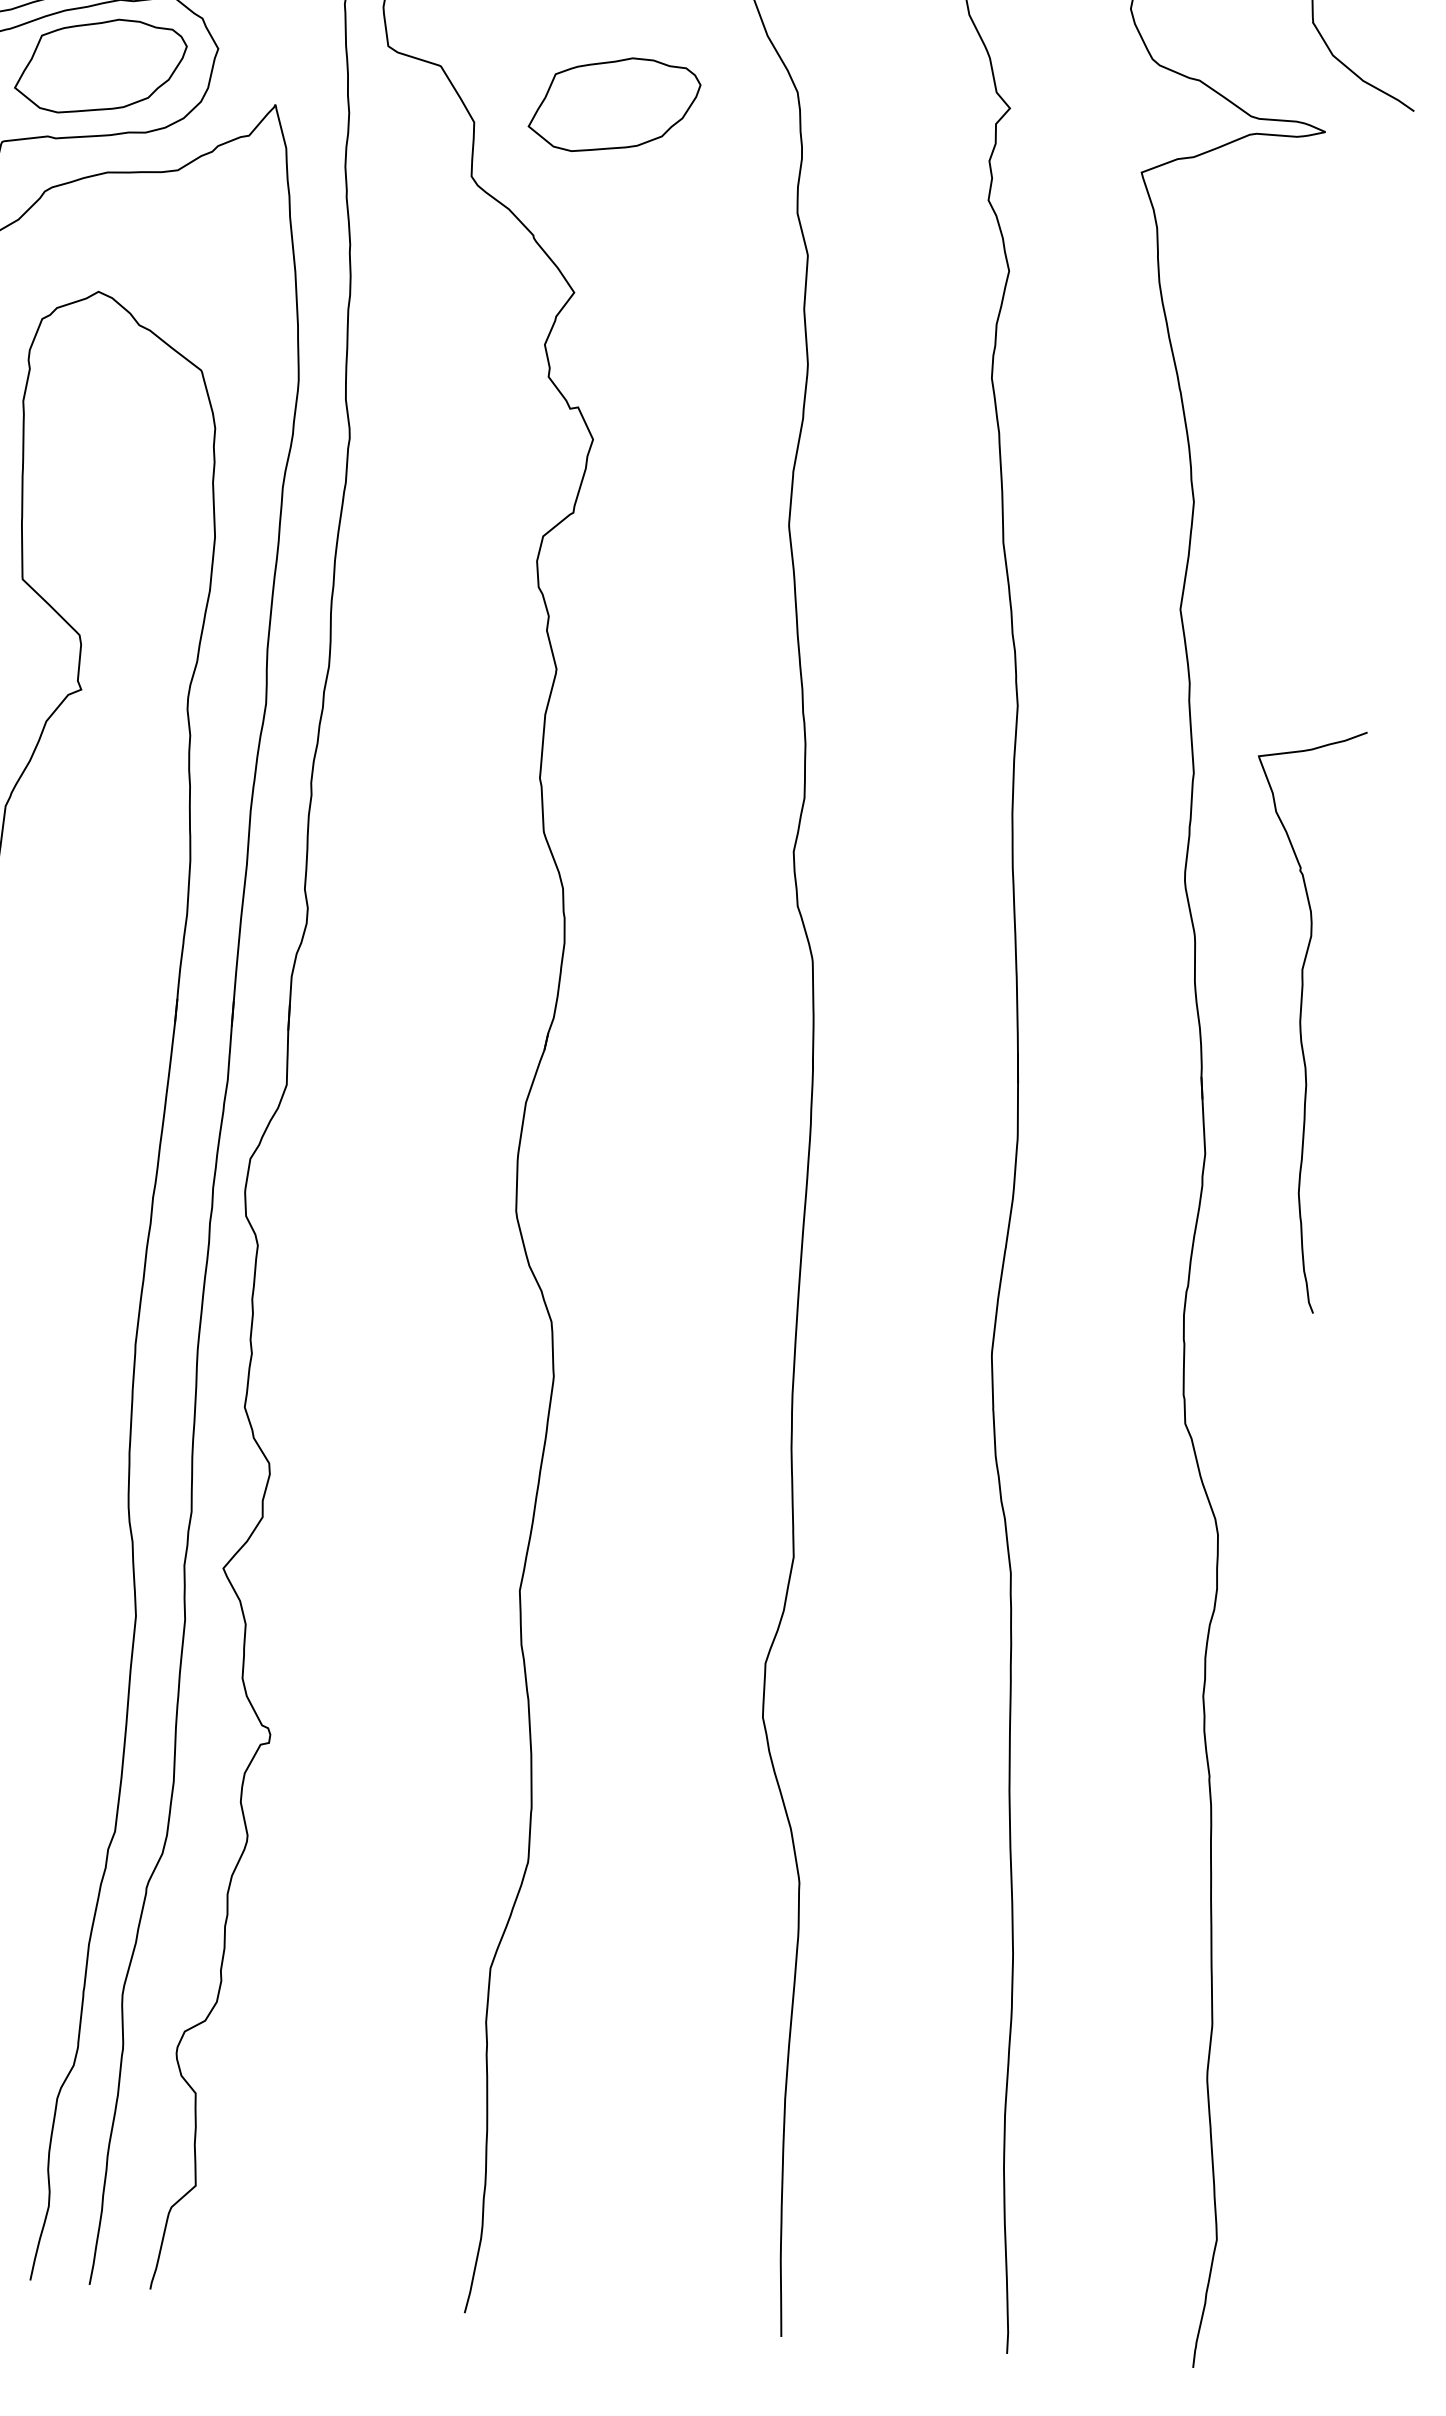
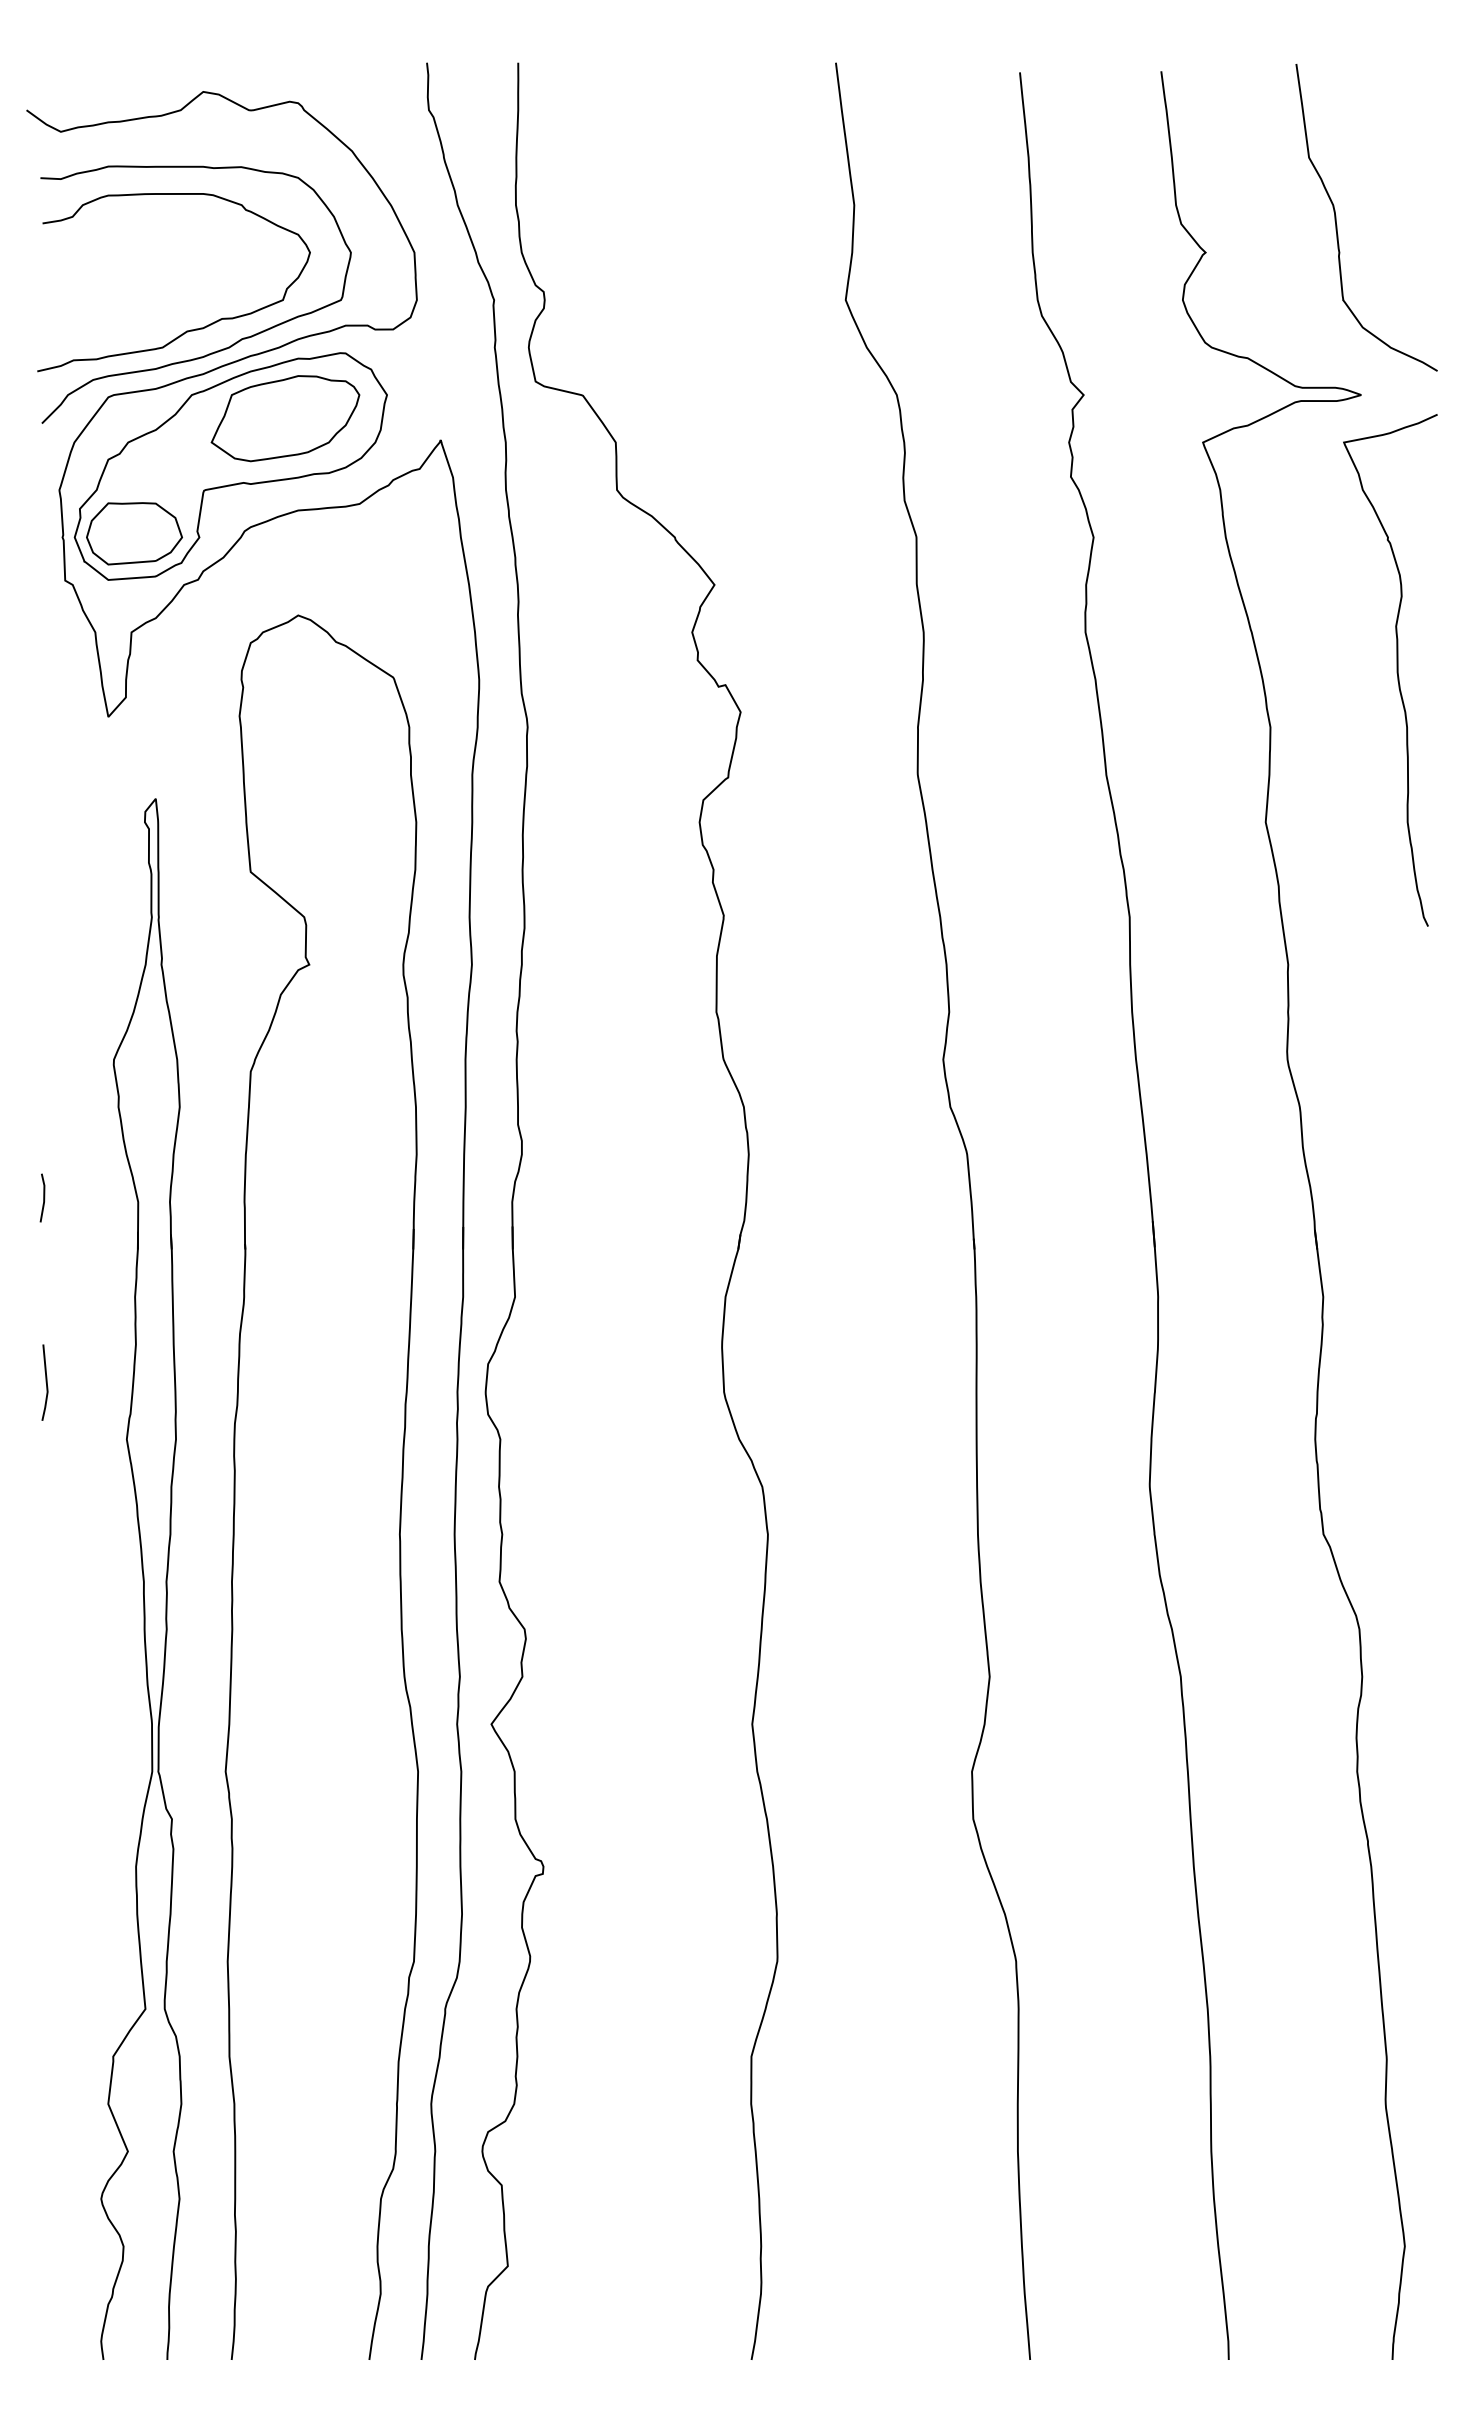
part: (614, 105) -> (737, 418), removed
curve: (1299, 1019) -> (1396, 670), moved

